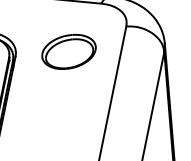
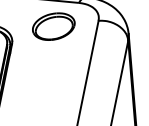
part: (68, 51) -> (53, 26), moved

